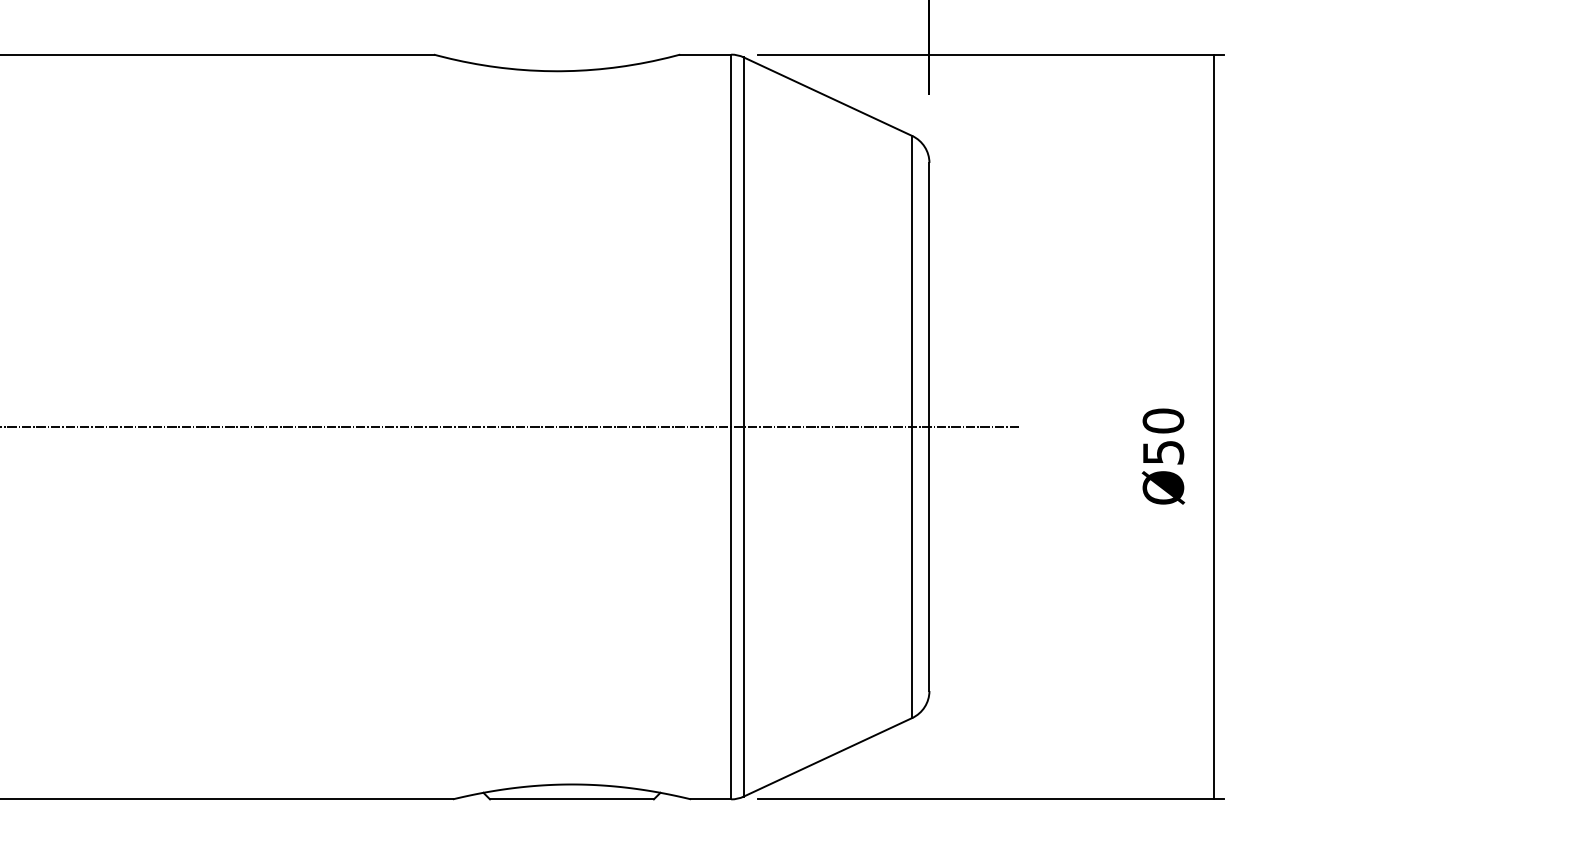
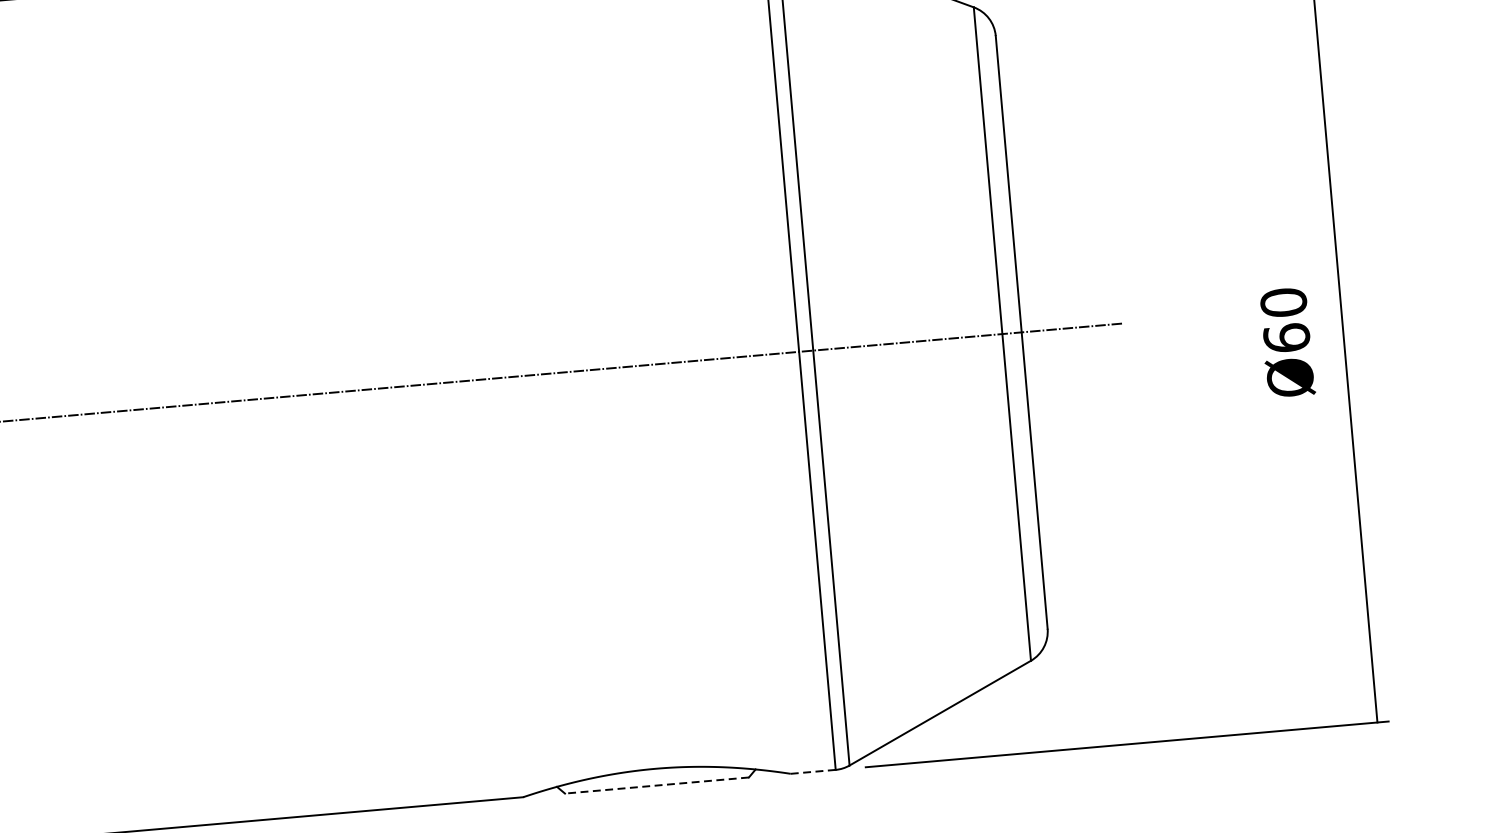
text: (1163, 452) -> (1286, 338), Ø50 -> Ø60
line: (571, 799) -> (656, 785), solid -> dashed
line: (710, 799) -> (812, 772), solid -> dashed

